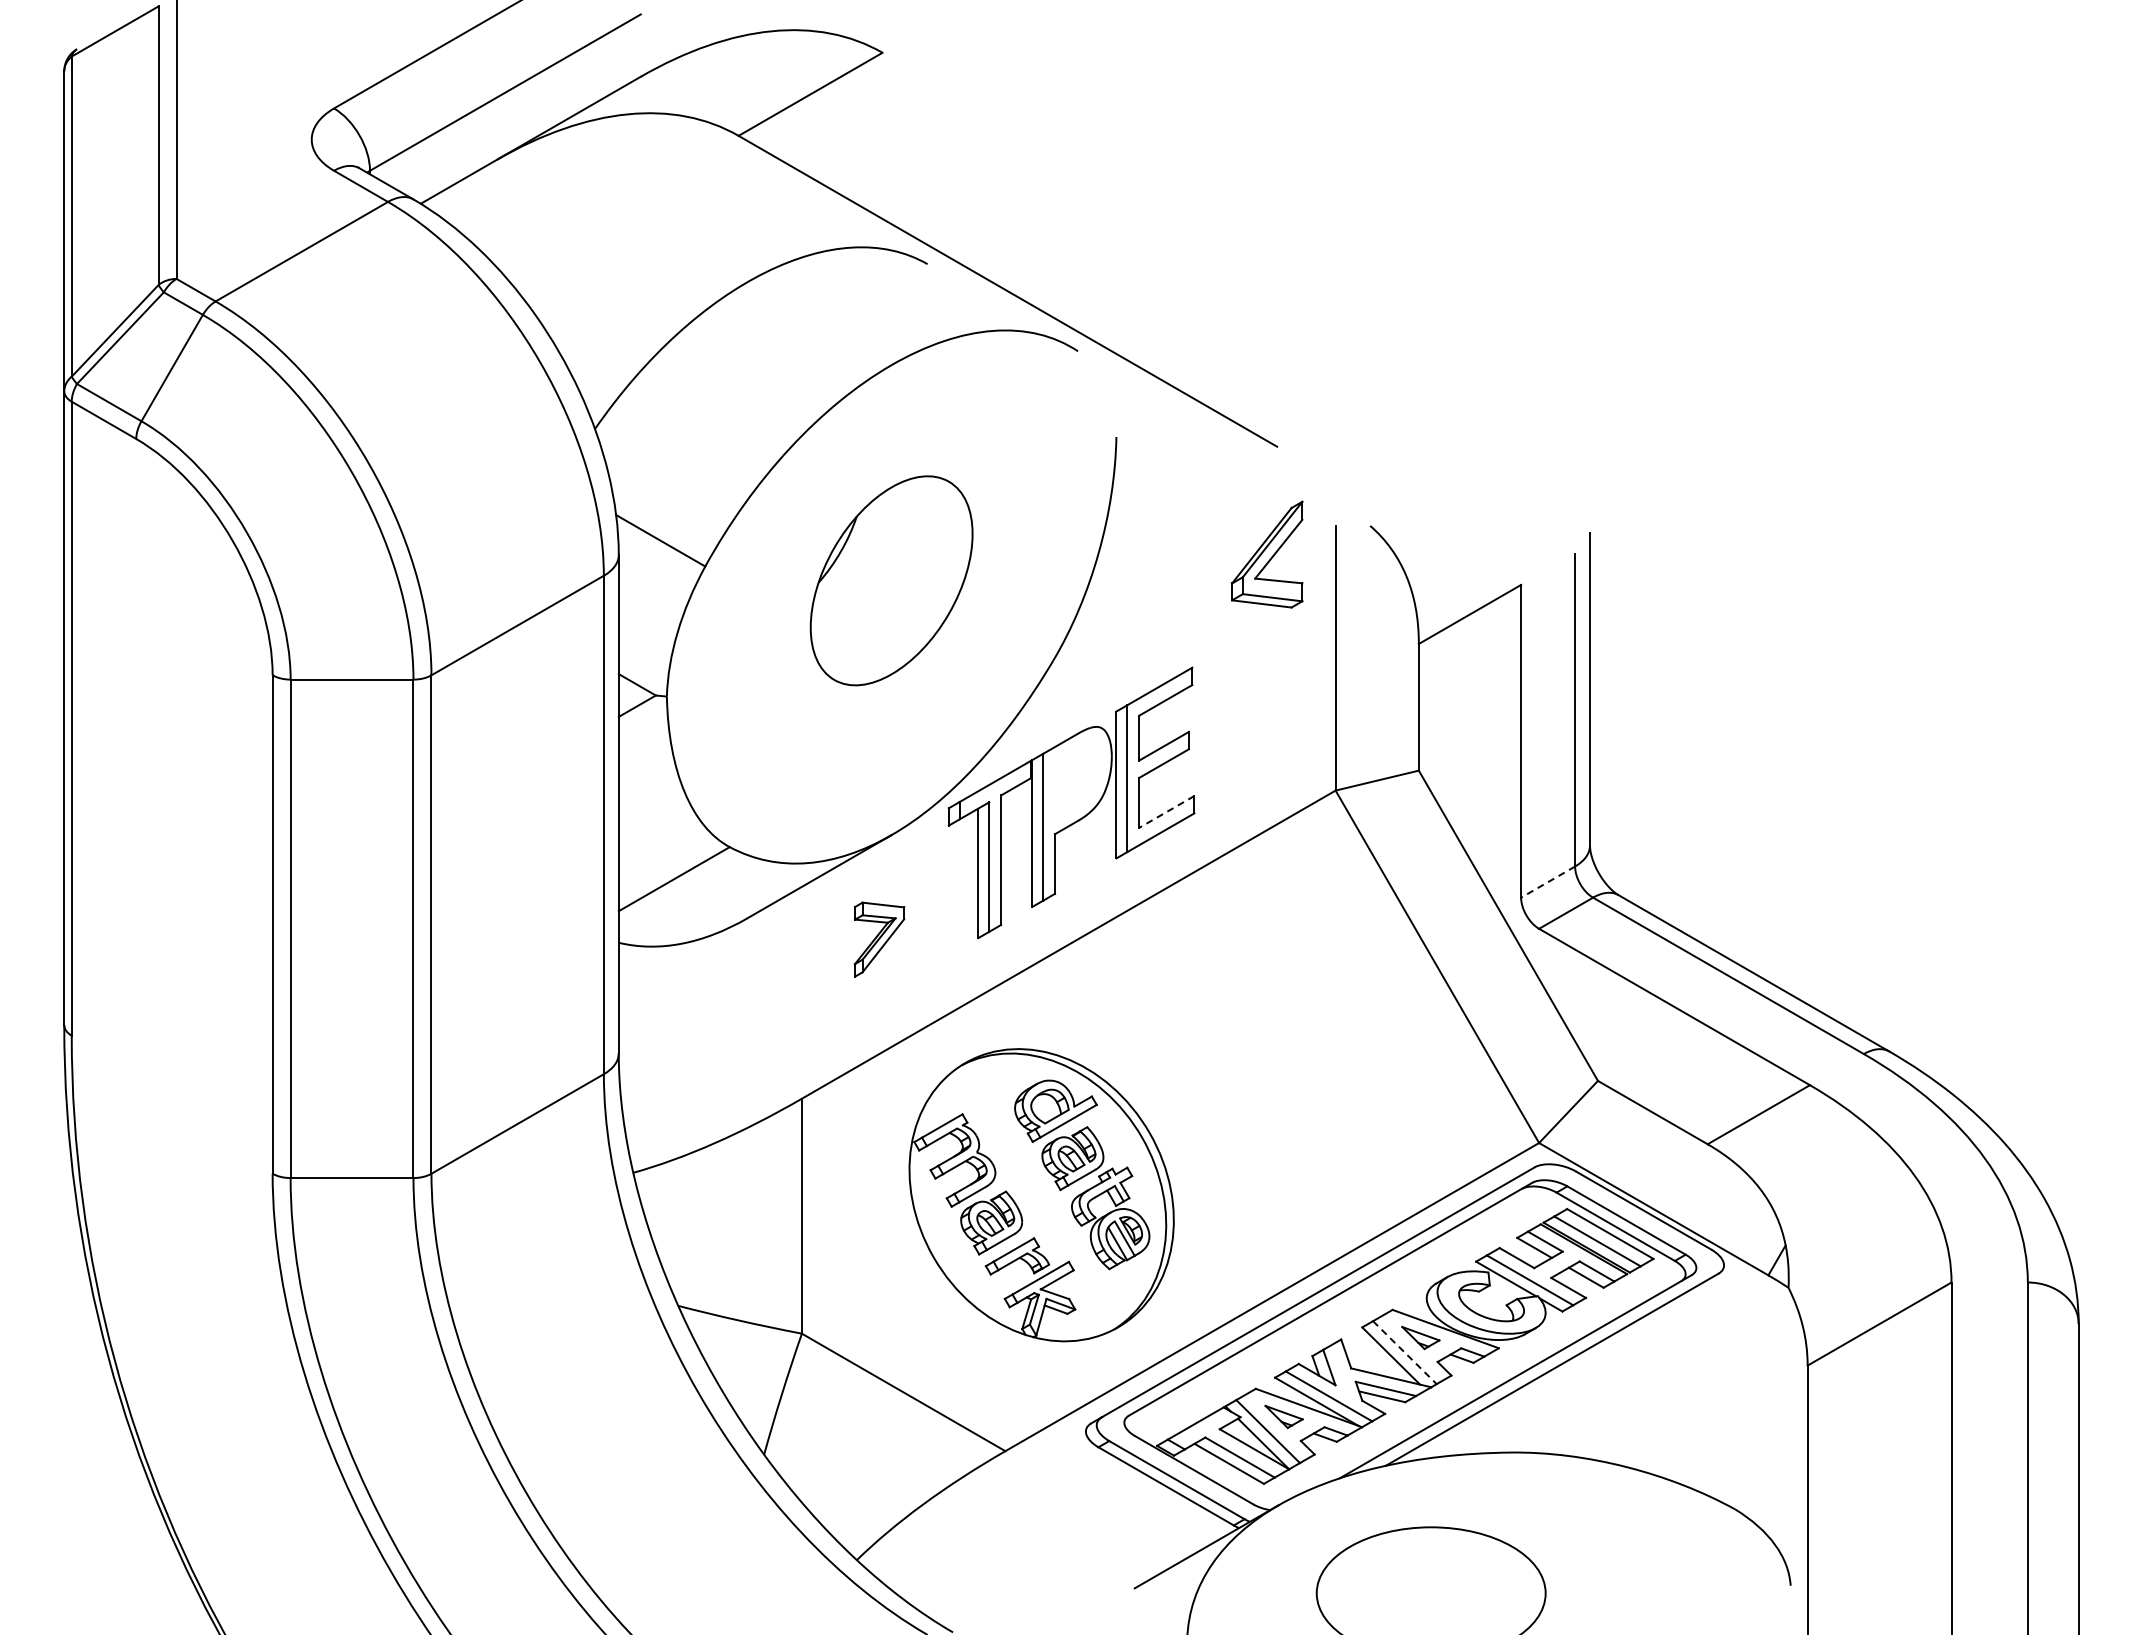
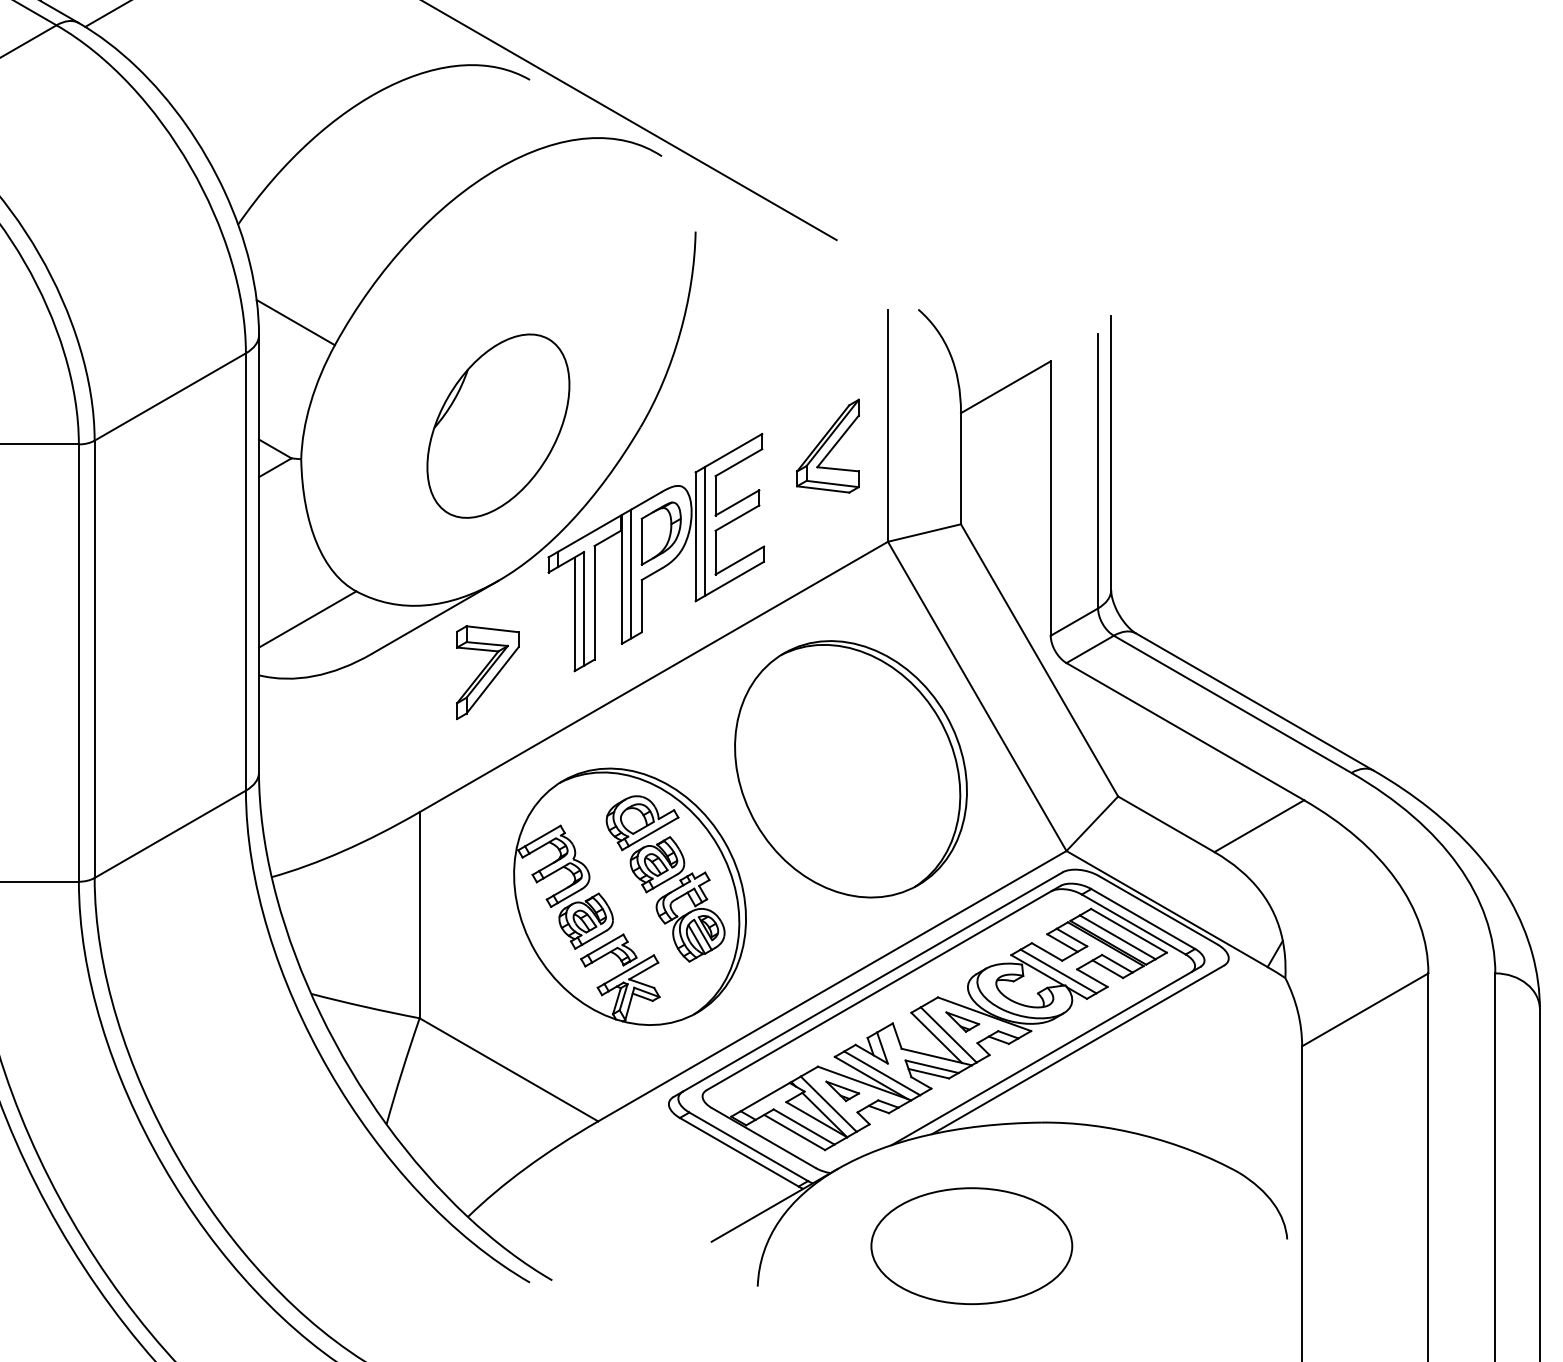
part: (1267, 554) -> (828, 446), moved
part: (891, 580) -> (498, 425), moved
part: (1077, 780) -> (661, 532), added
line: (1166, 811) -> (739, 560), dashed -> solid
line: (1547, 882) -> (1073, 622), dashed -> solid
part: (879, 939) -> (487, 672), size x1.43
part: (1293, 1049) -> (851, 768), added
line: (1404, 1352) -> (948, 1034), dashed -> solid

